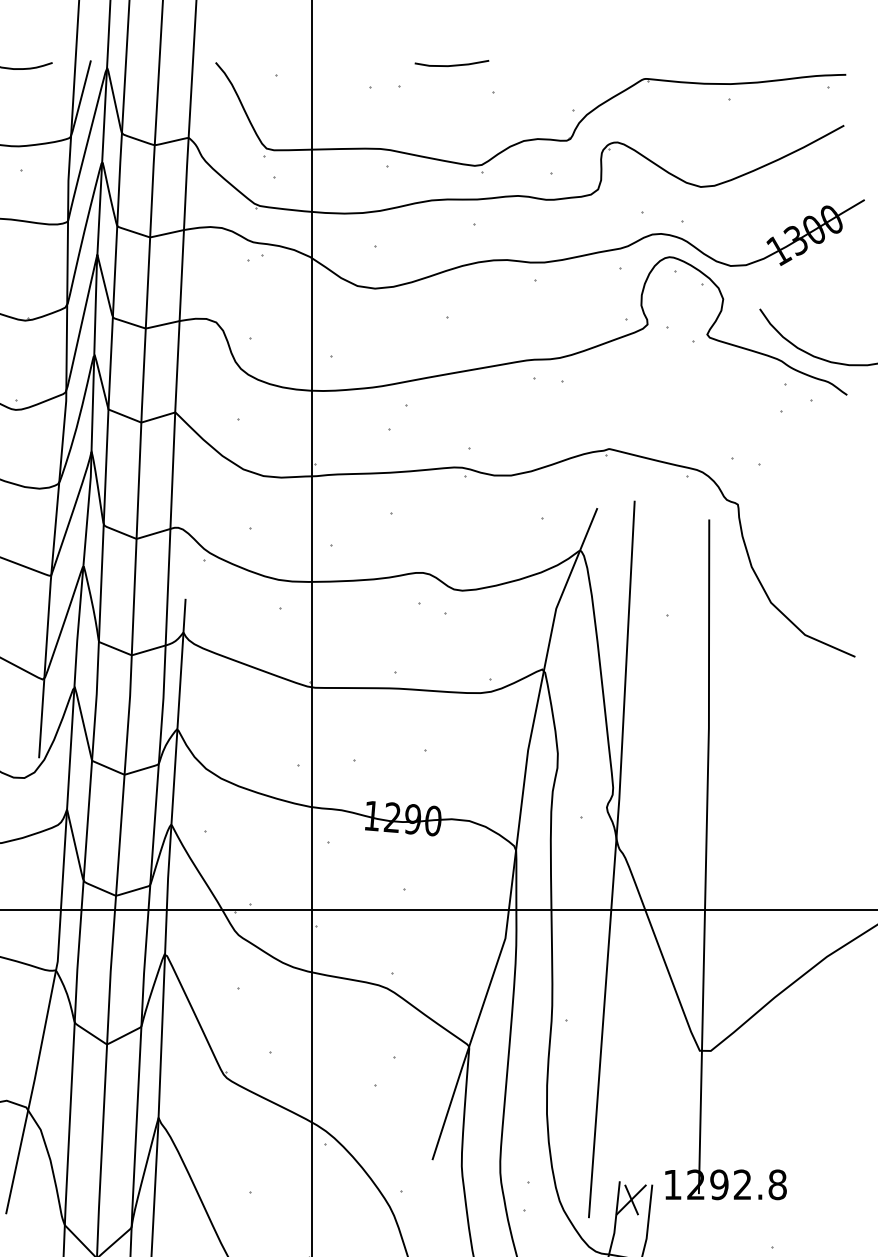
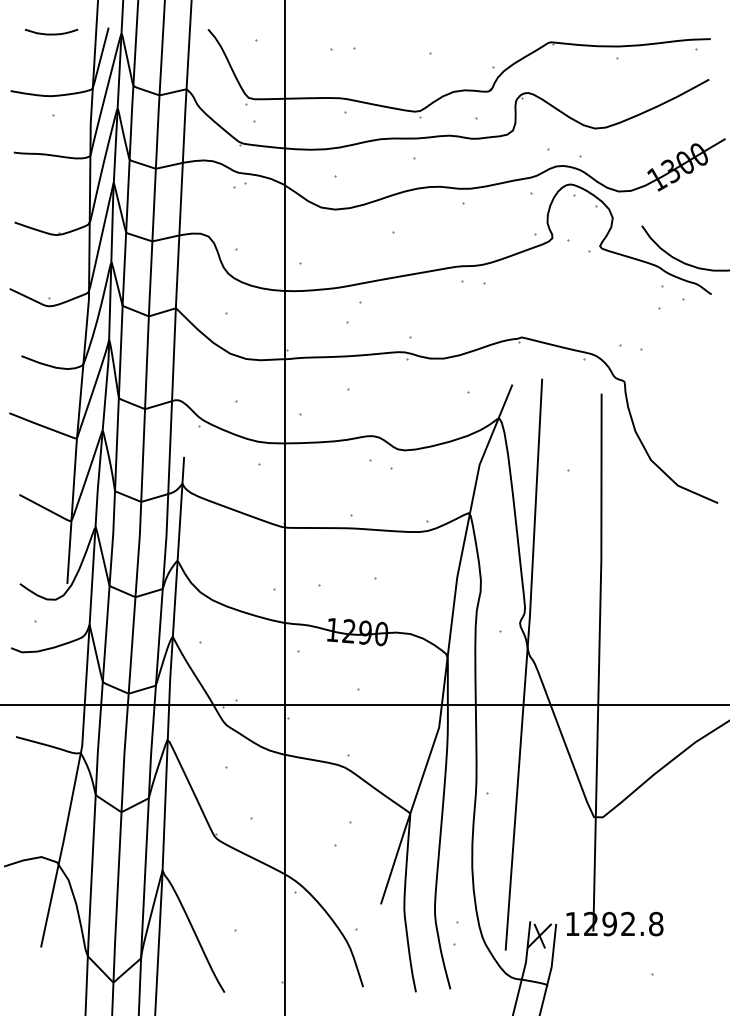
line: (451, 65) -> (396, 31), removed

